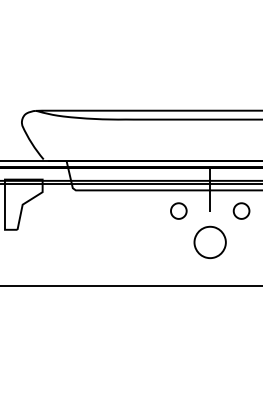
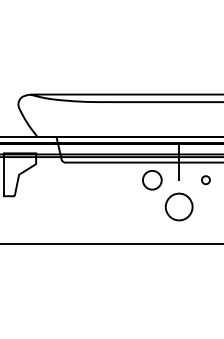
part: (178, 210) -> (152, 179), size x1.4
part: (241, 210) -> (205, 179), size x0.6

